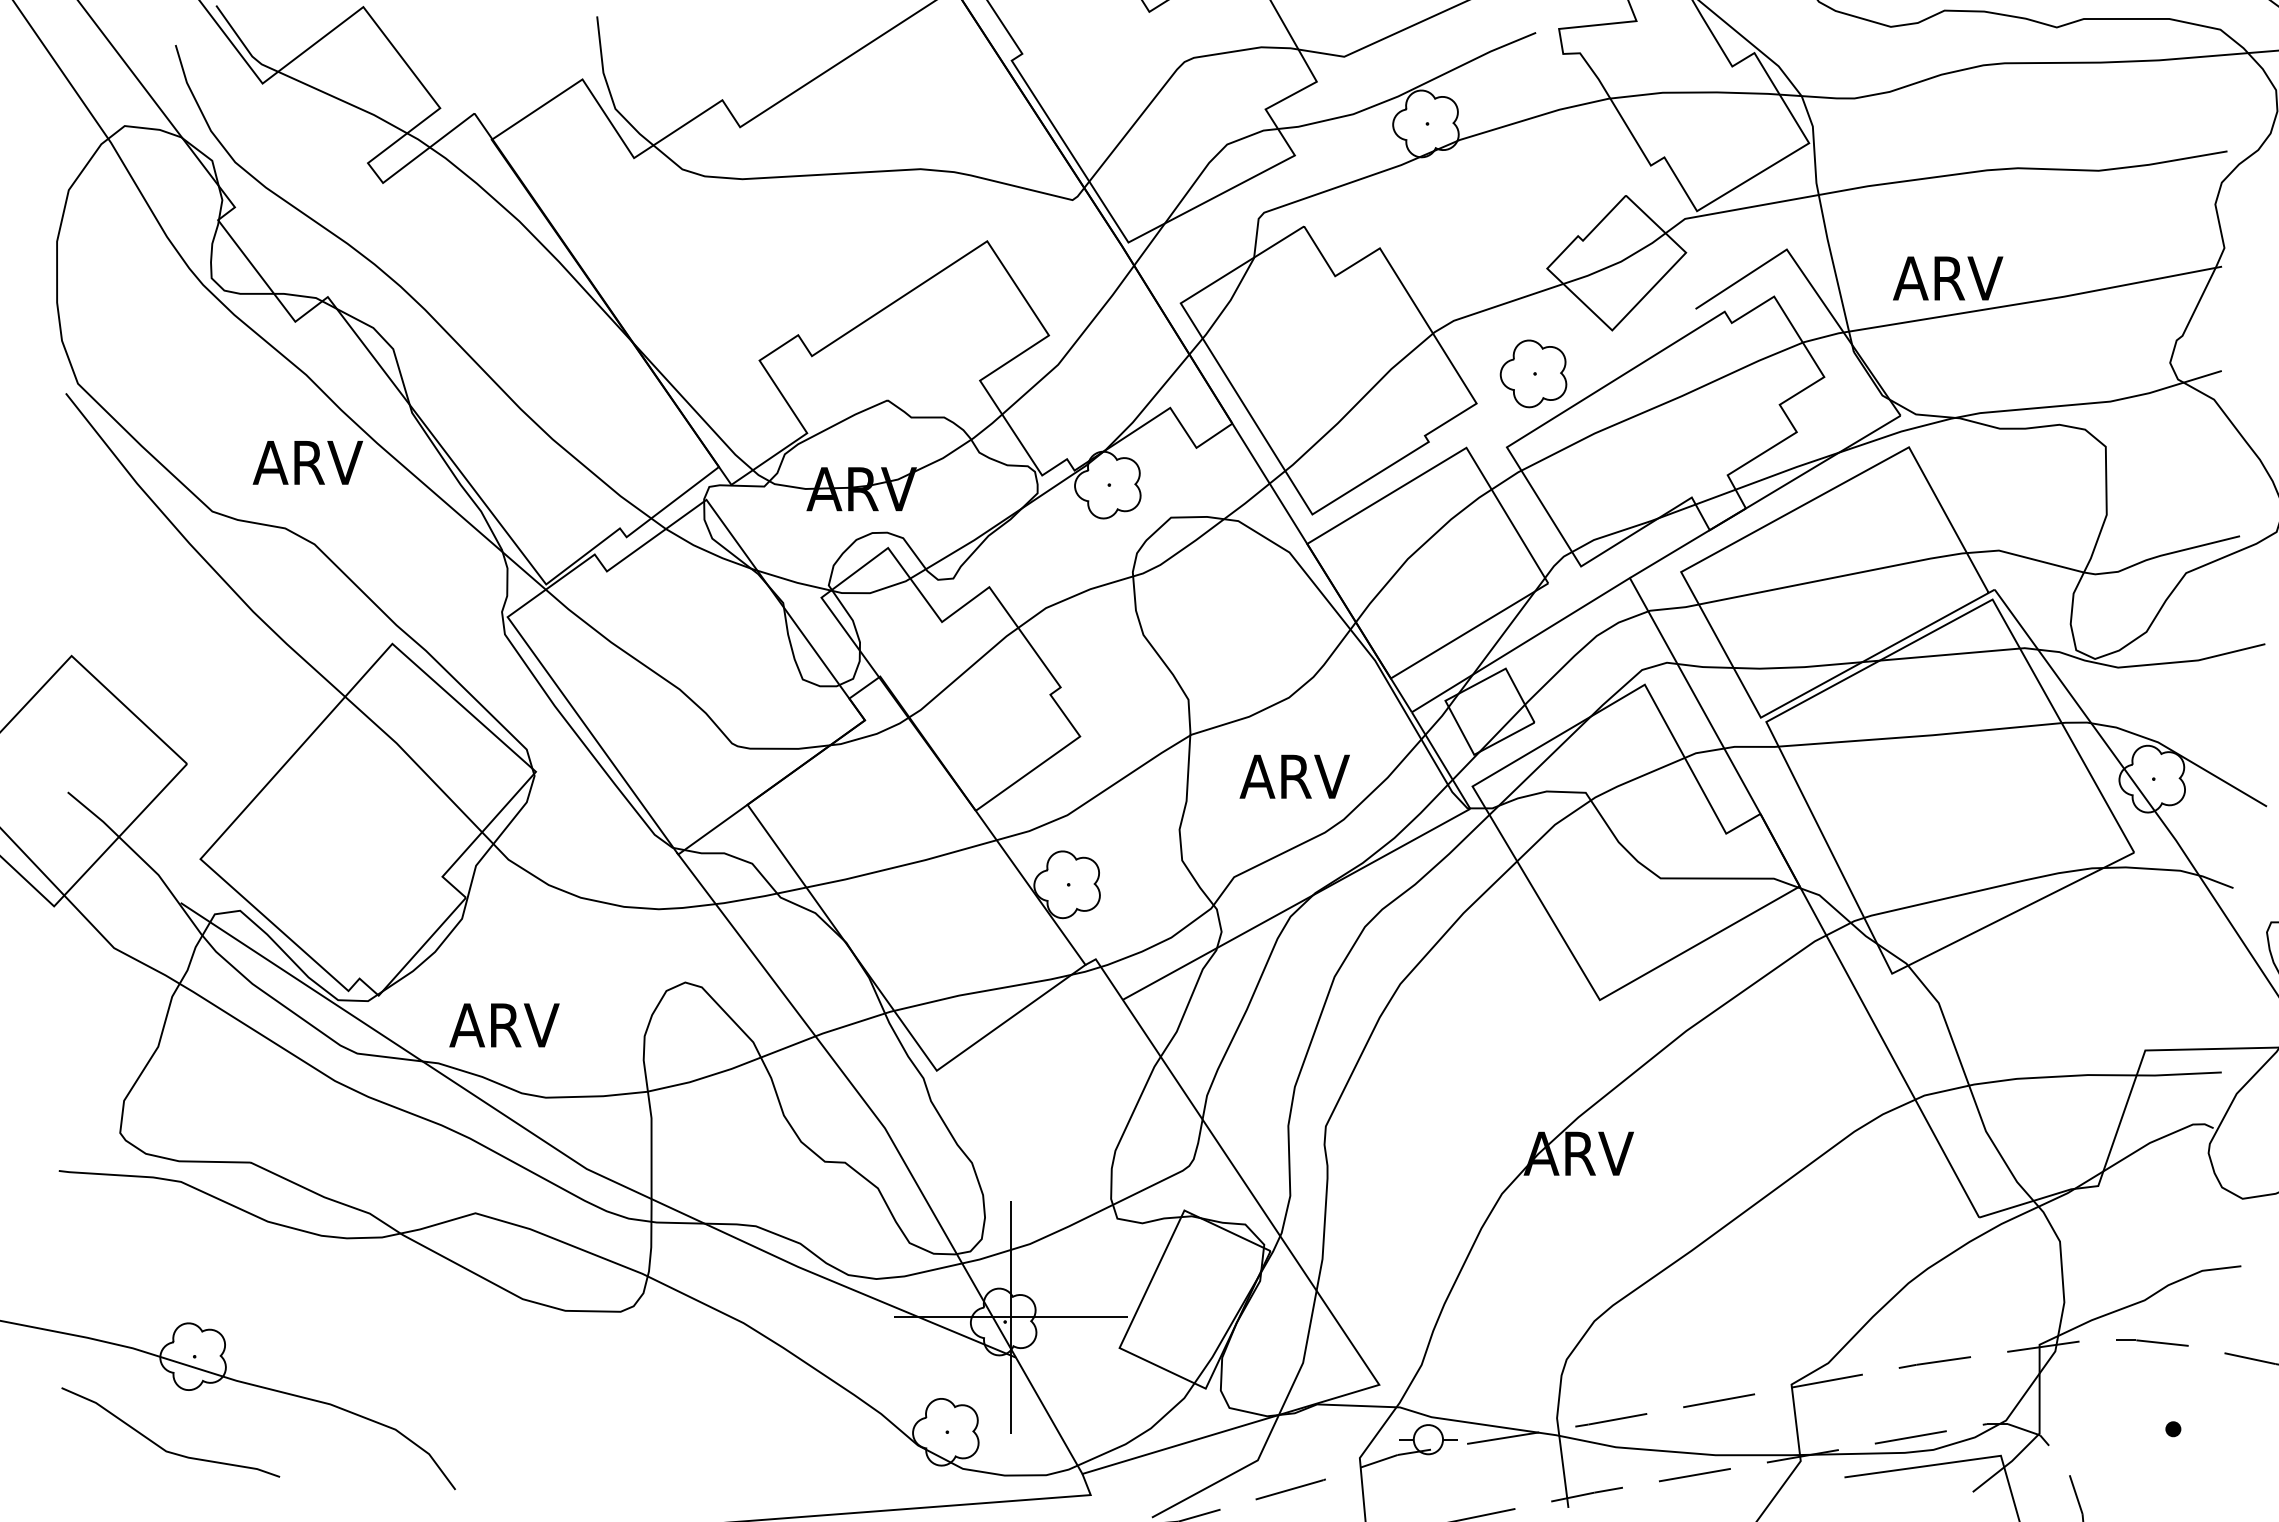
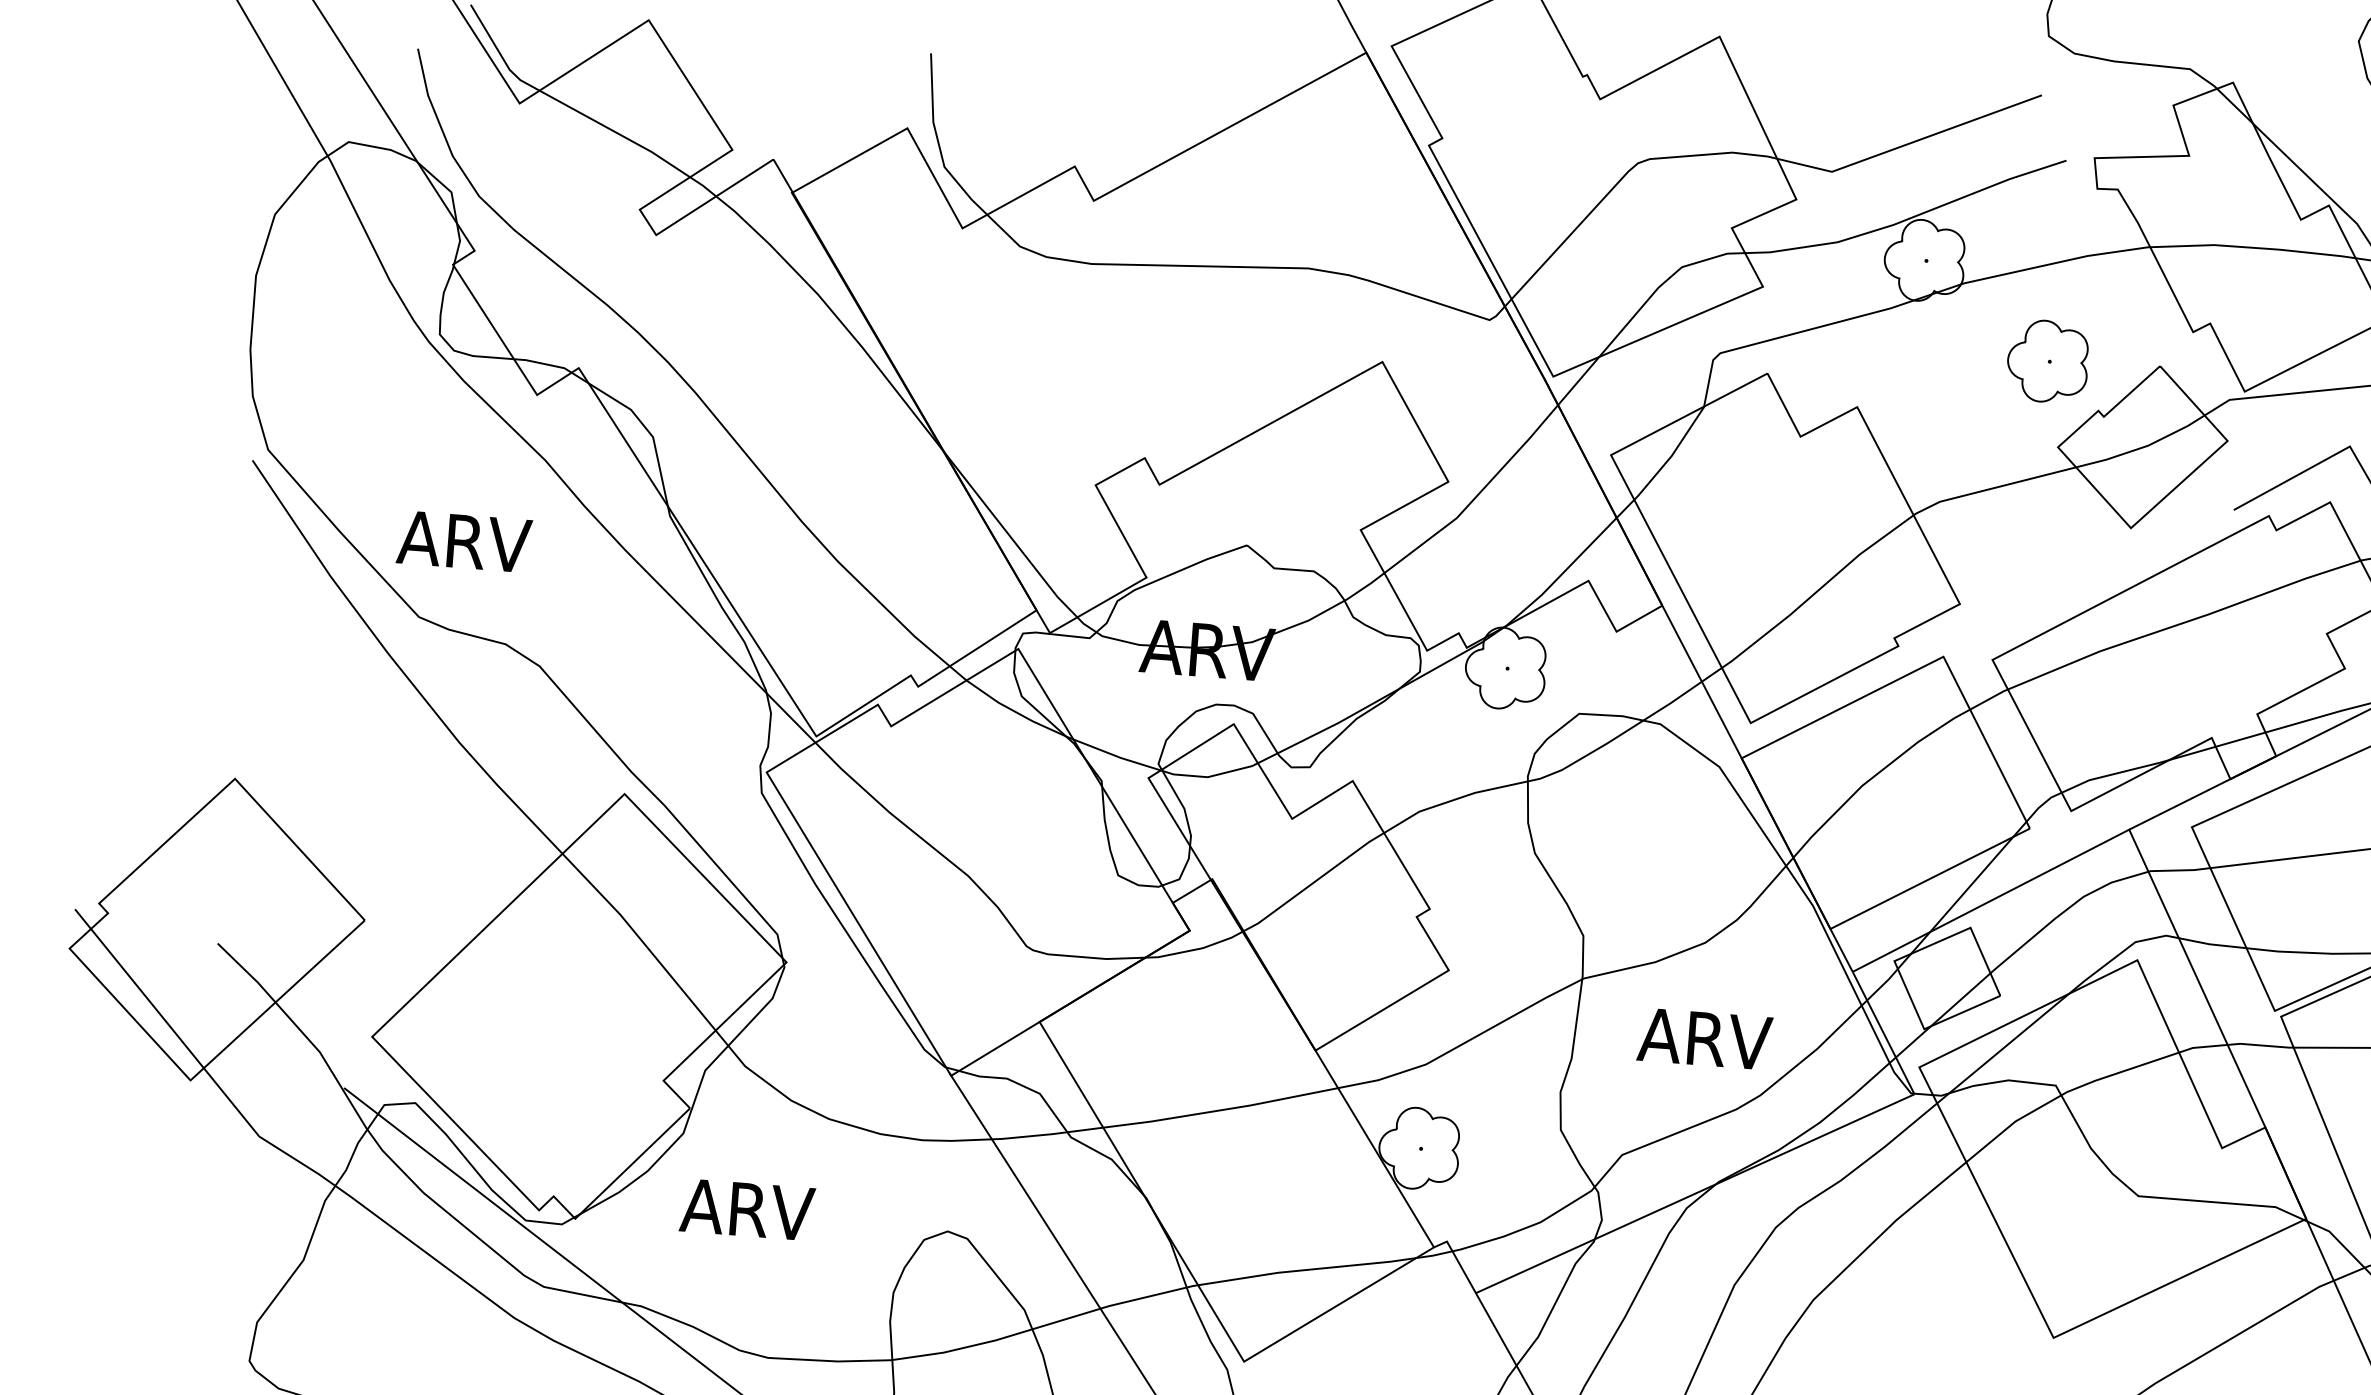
part: (1533, 373) -> (2047, 361), moved
text: (307, 462) -> (463, 541), moved
text: (504, 1025) -> (747, 1209), moved

